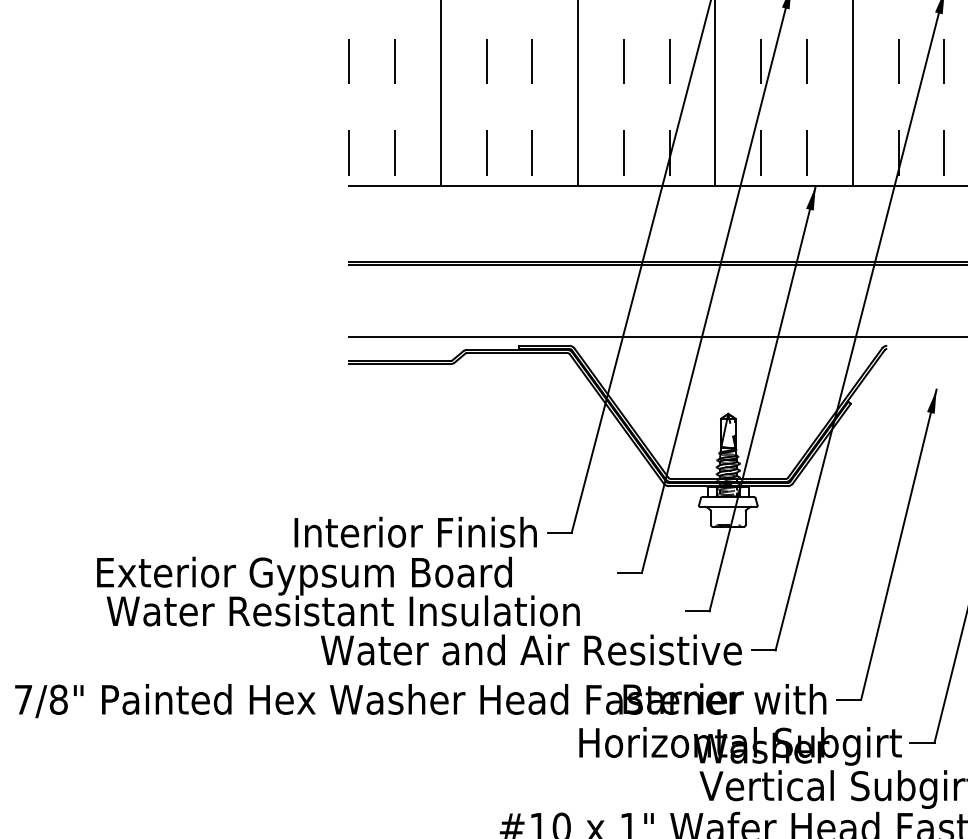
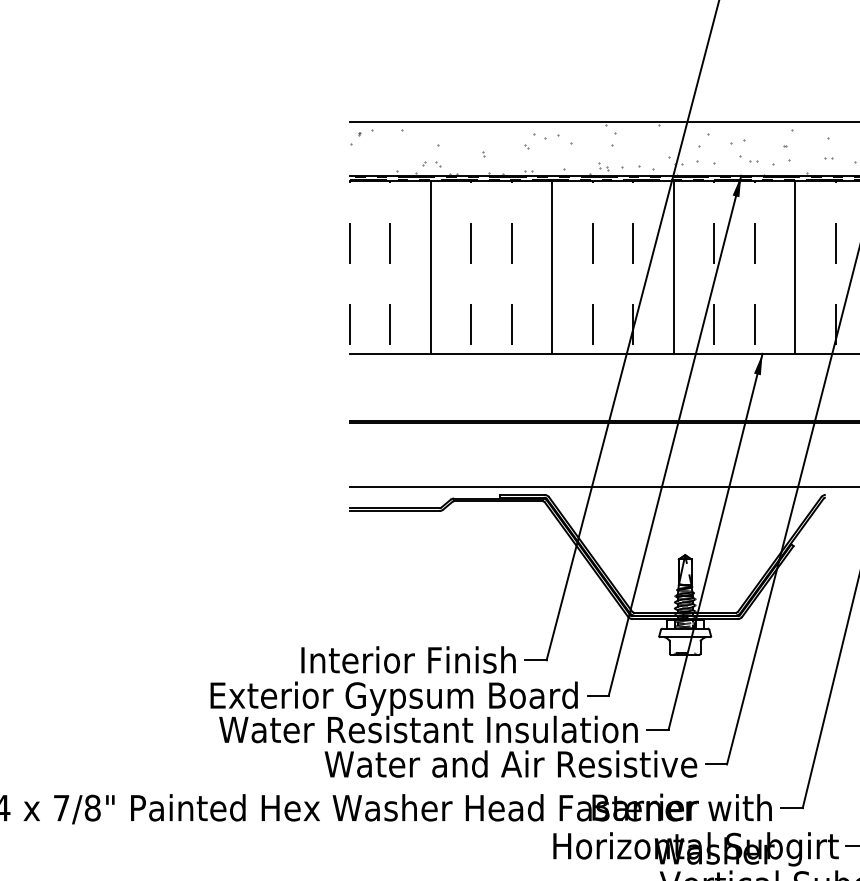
text: (337, 591) -> (423, 712), moved

